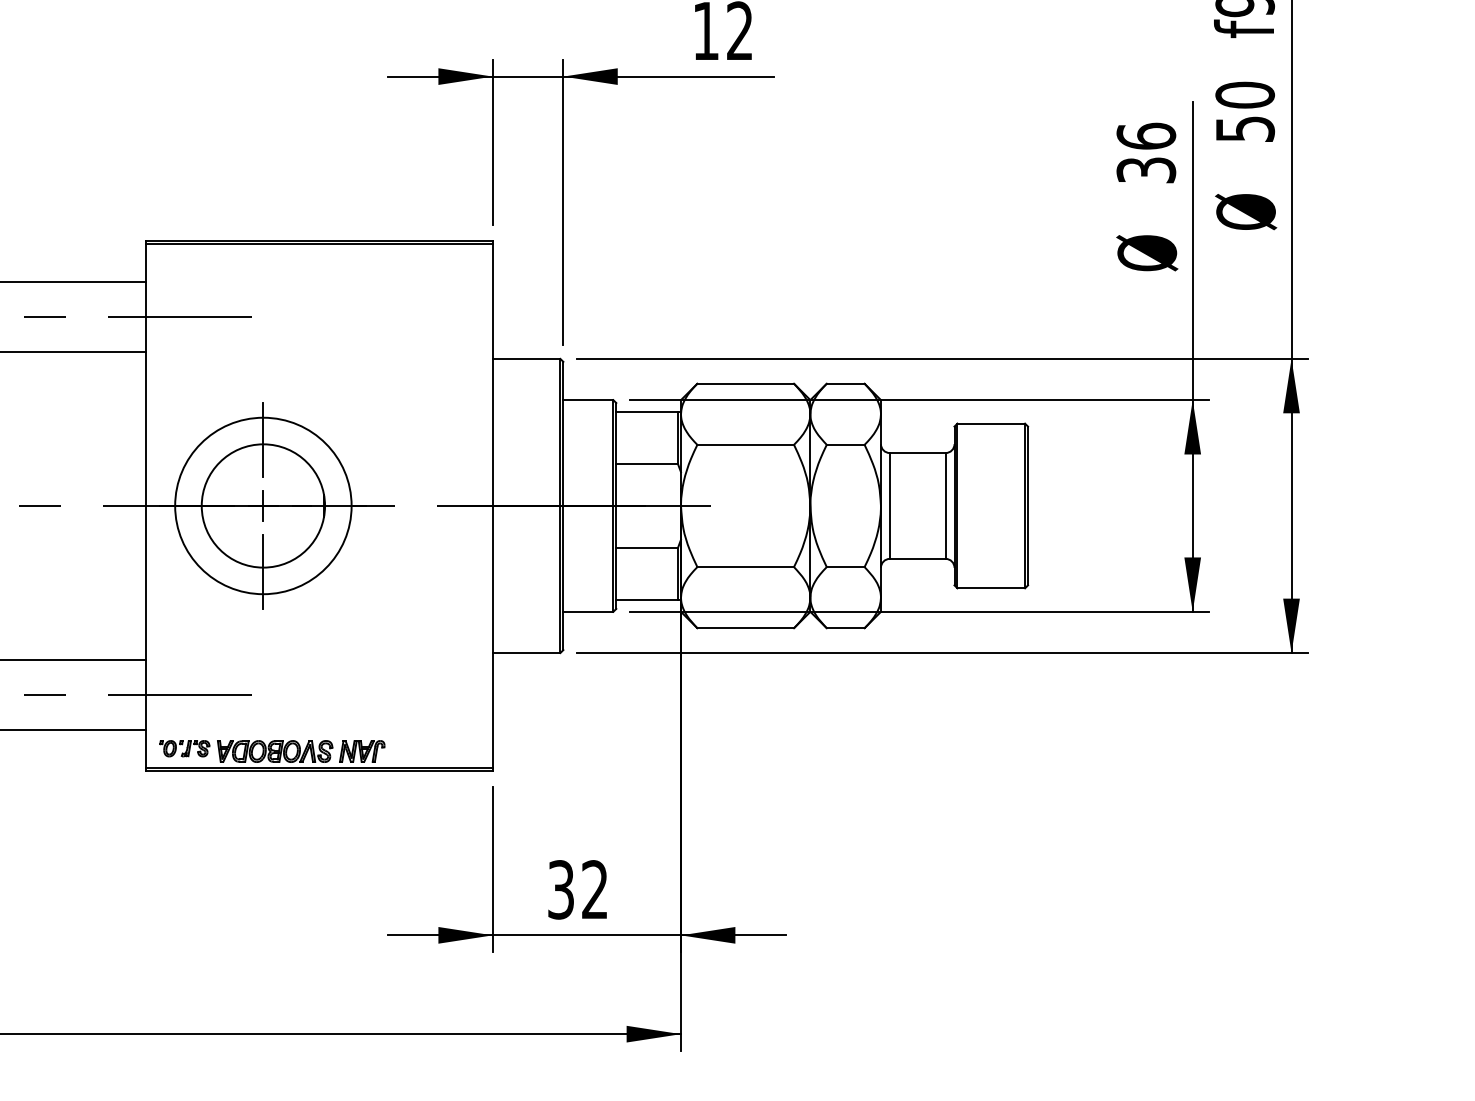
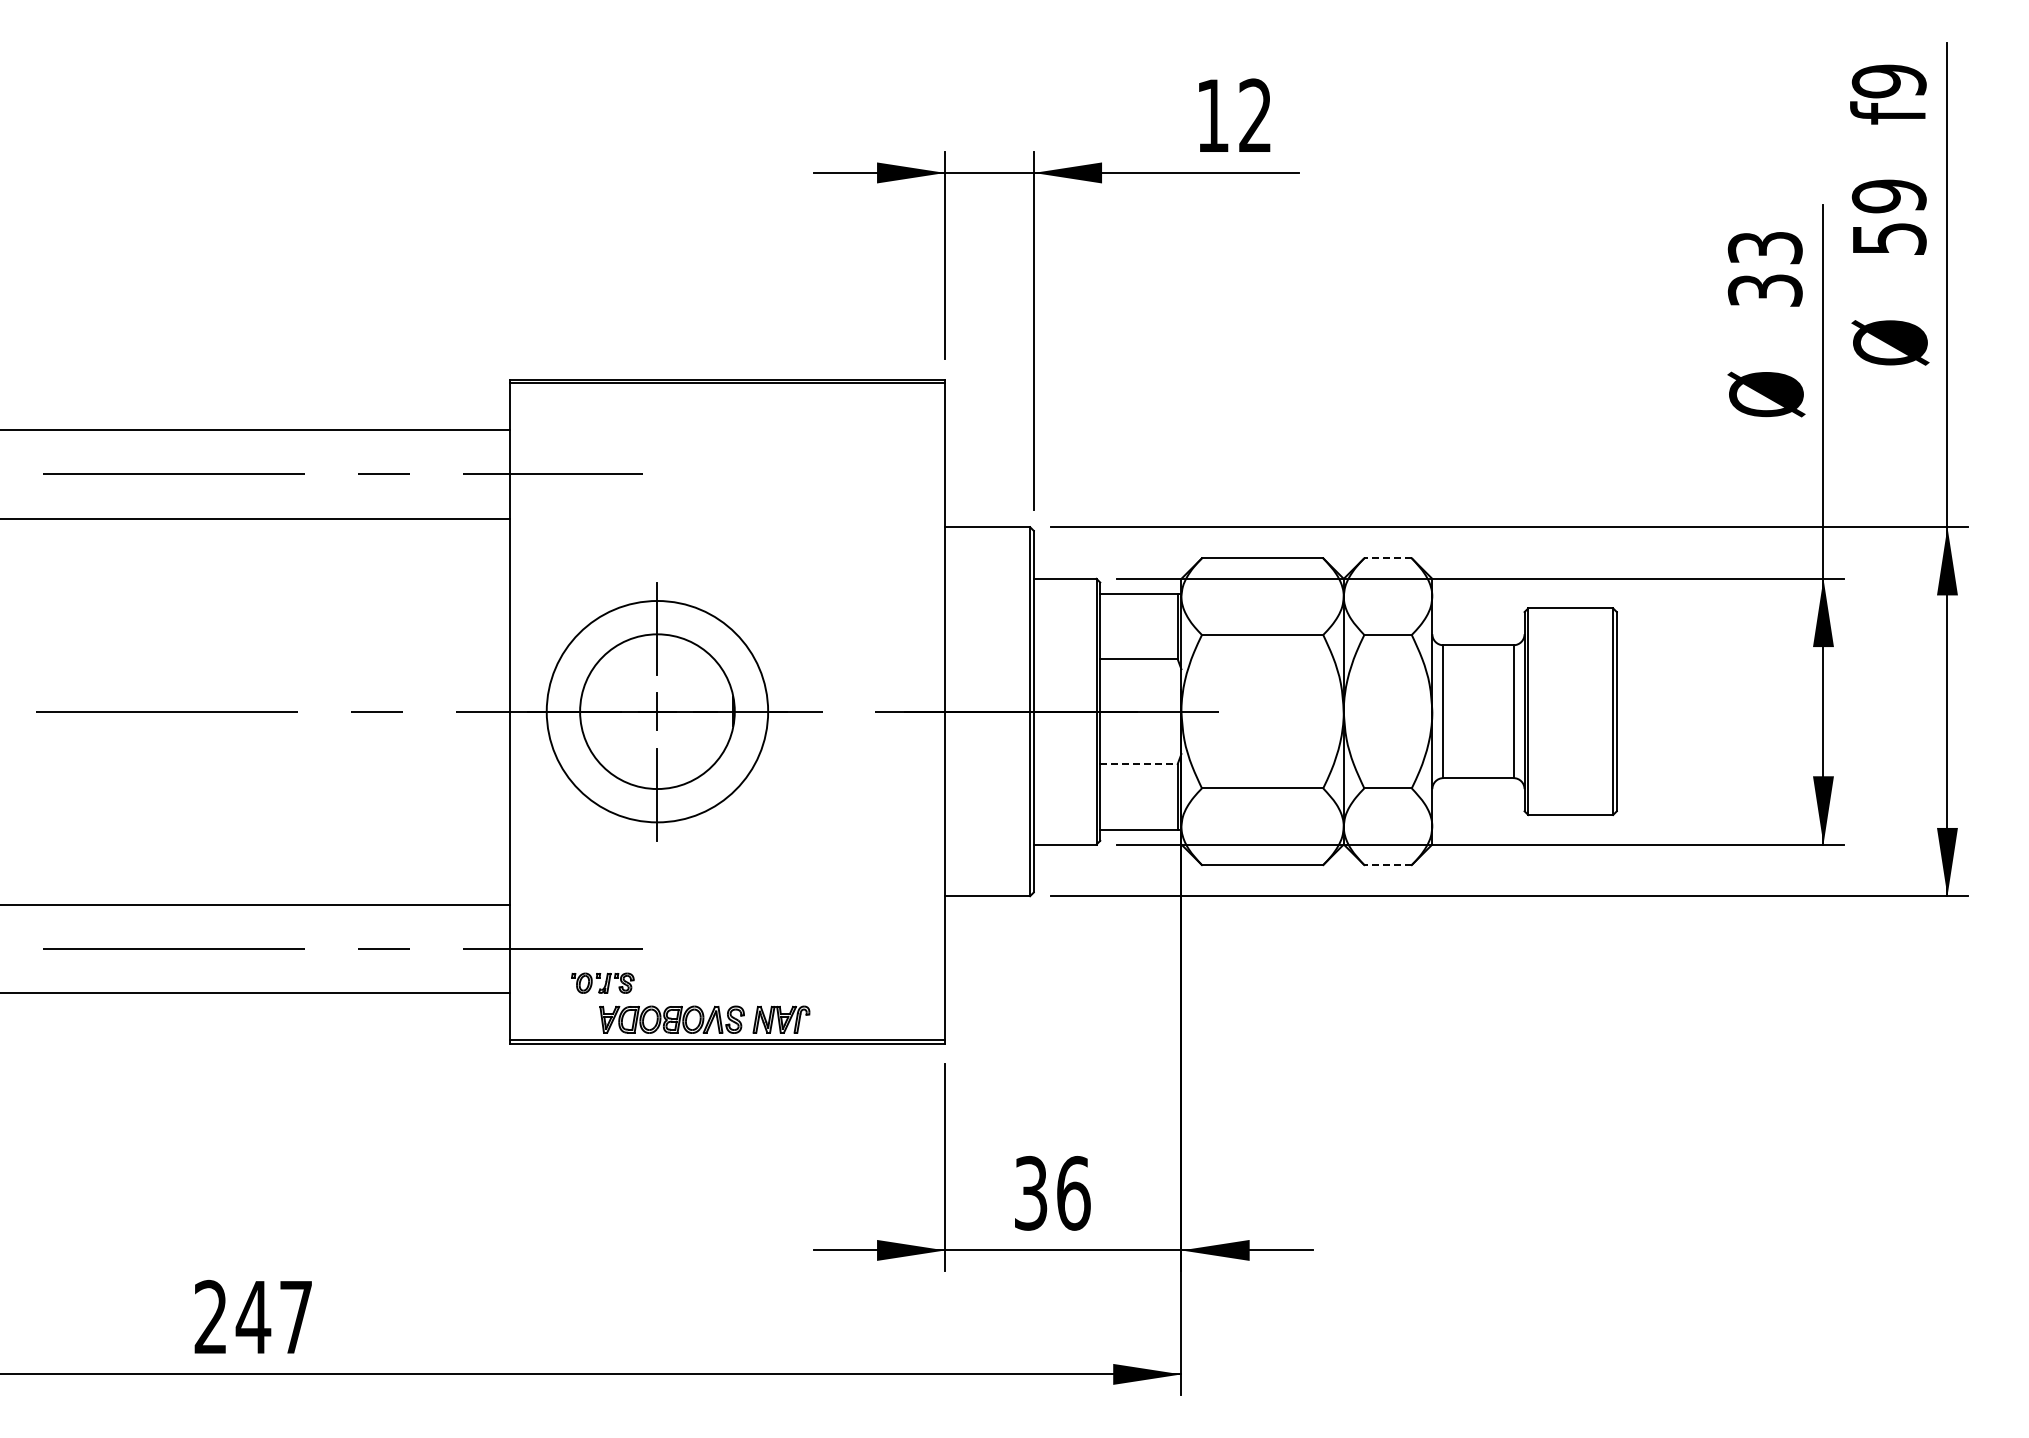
text: (1245, 95) -> (1889, 196), 50 -> 59
text: (1145, 136) -> (1764, 247), 36 -> 33
line: (846, 383) -> (1388, 558), solid -> dashed
line: (646, 548) -> (1138, 764), solid -> dashed
line: (846, 628) -> (1388, 865), solid -> dashed
part: (184, 748) -> (602, 982), moved
text: (594, 889) -> (1073, 1192), 32 -> 36

